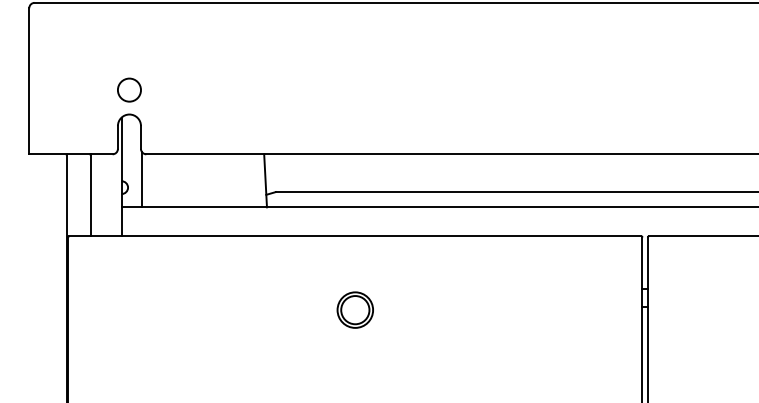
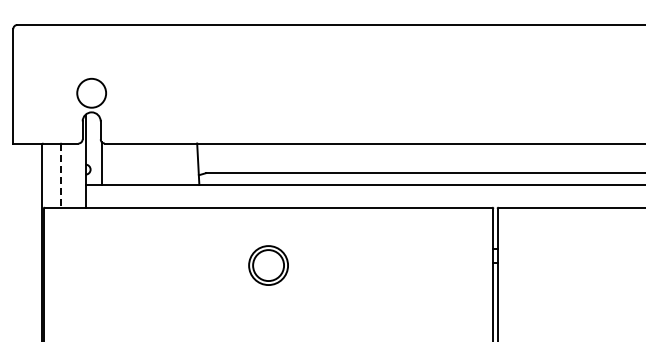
circle: (129, 90) -> (91, 93), size x1.6
line: (90, 196) -> (61, 176), solid -> dashed
part: (355, 310) -> (268, 265), size x1.4

